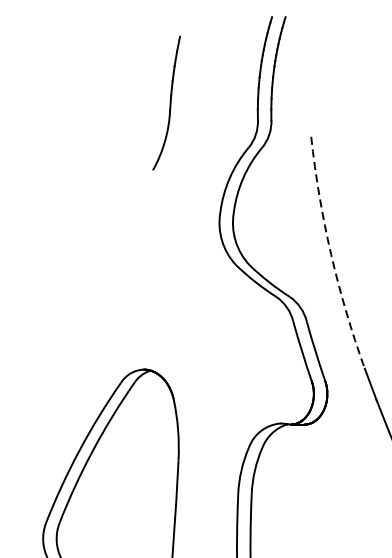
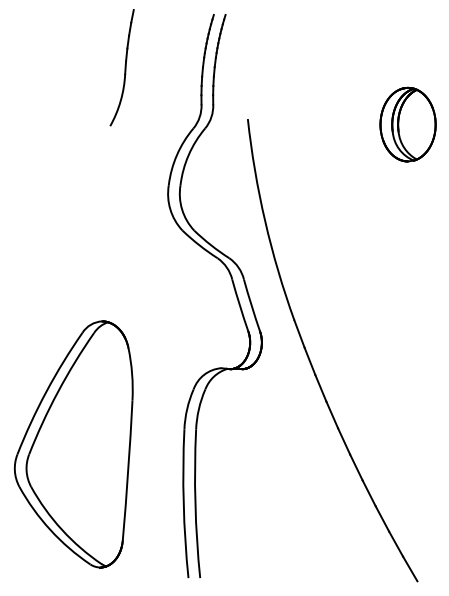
part: (165, 102) -> (121, 67), moved
arc: (331, 254) -> (265, 221), dashed -> solid

